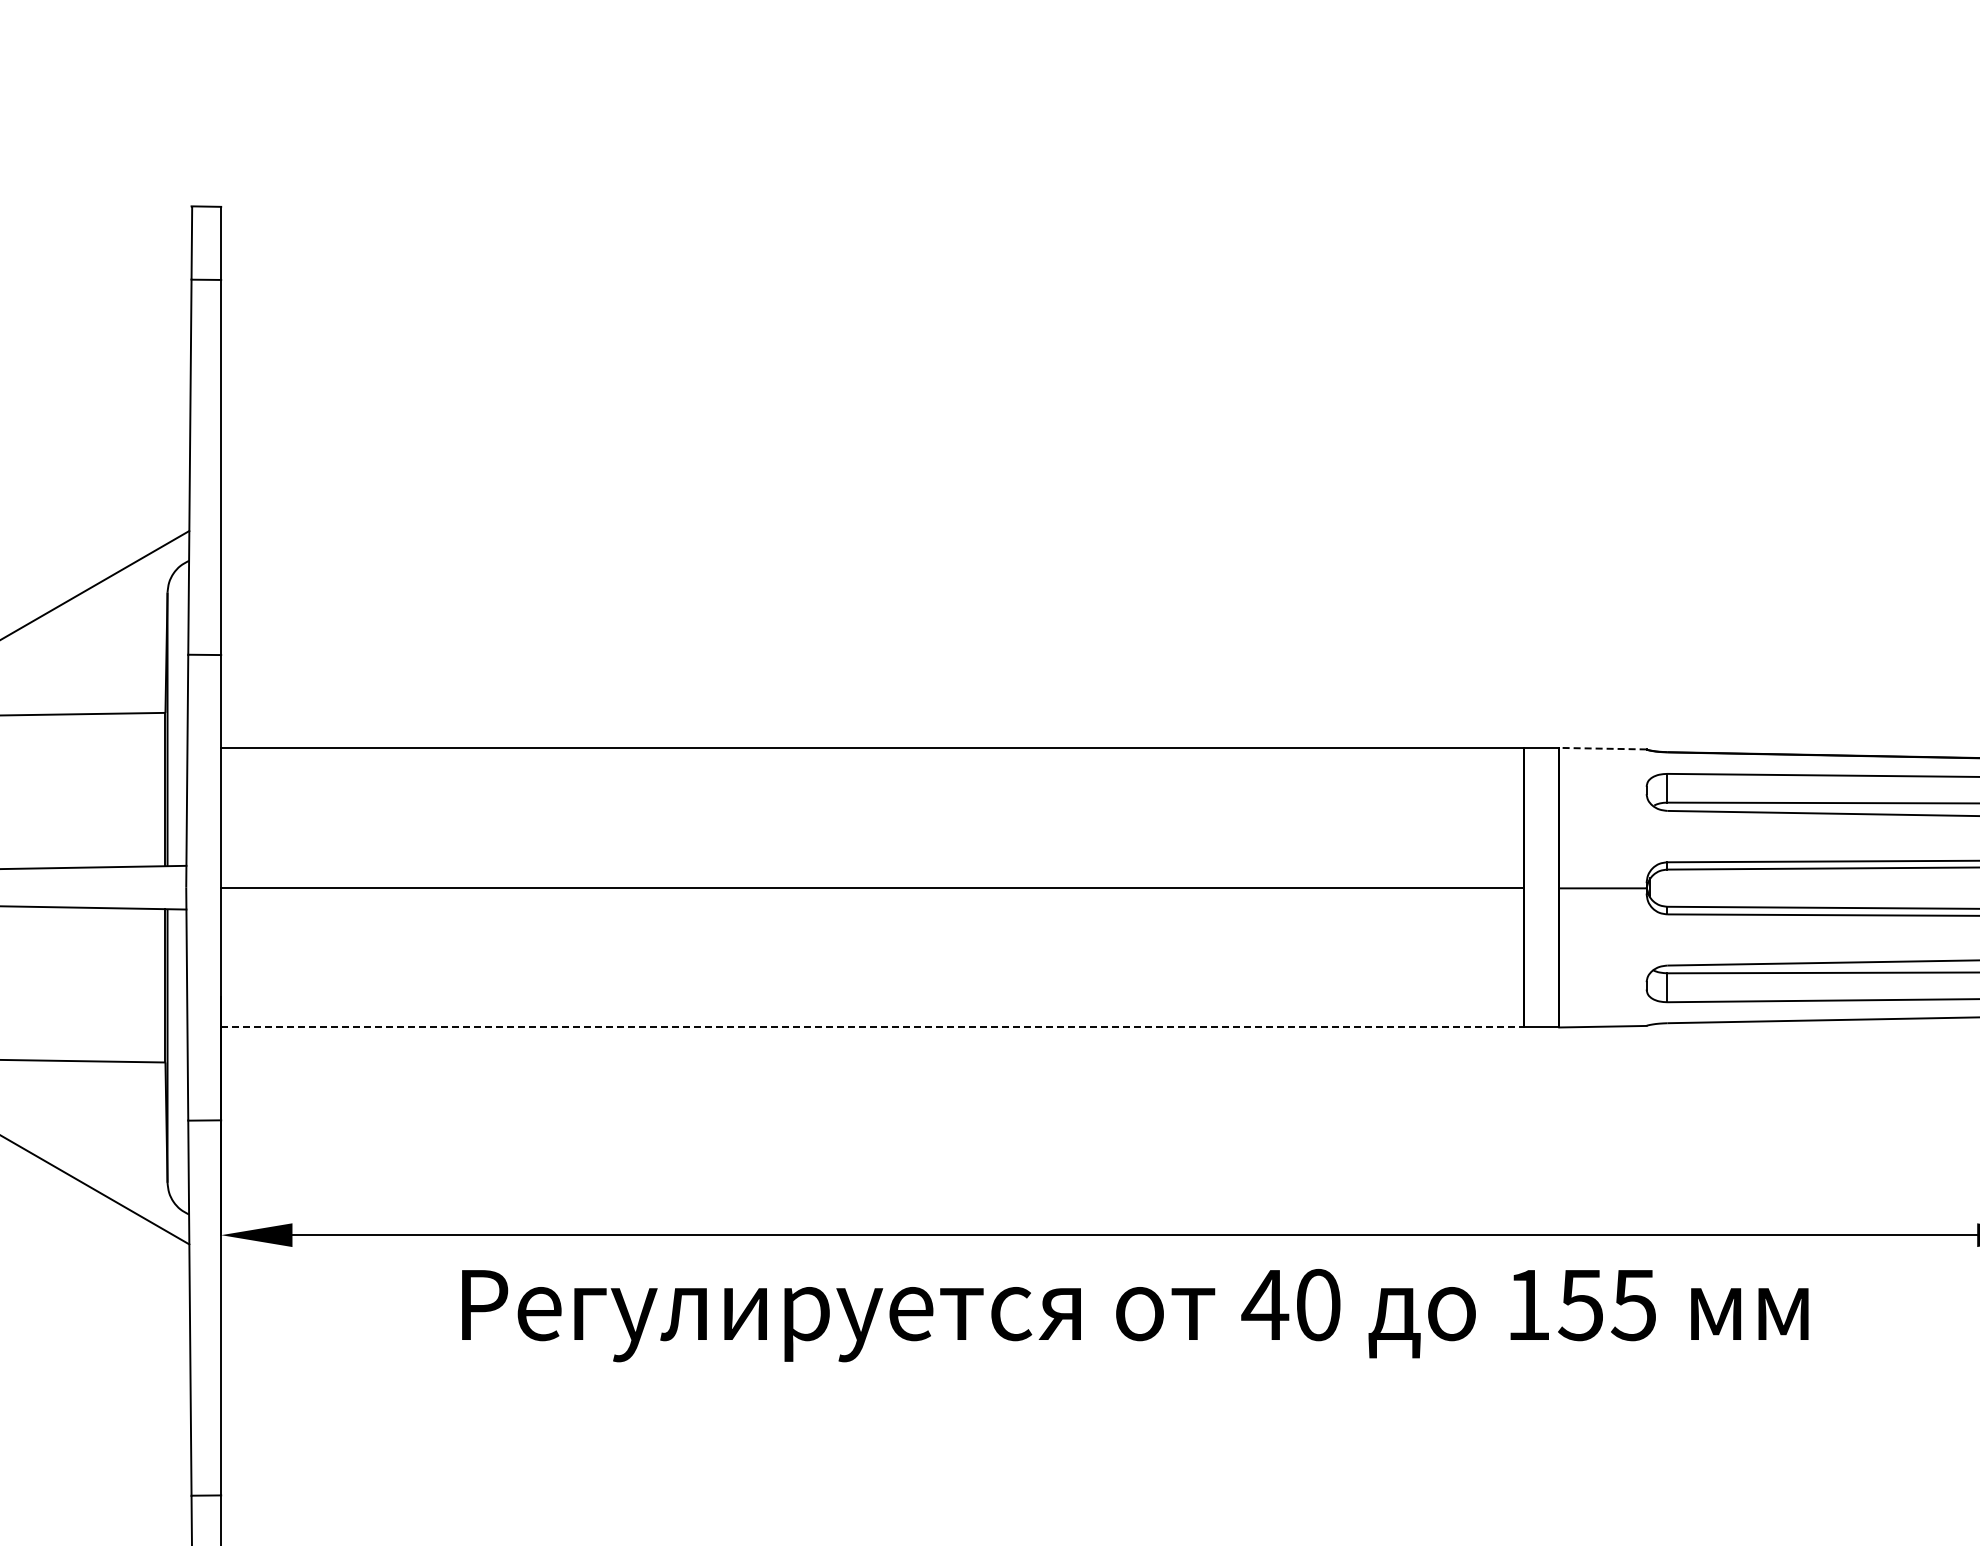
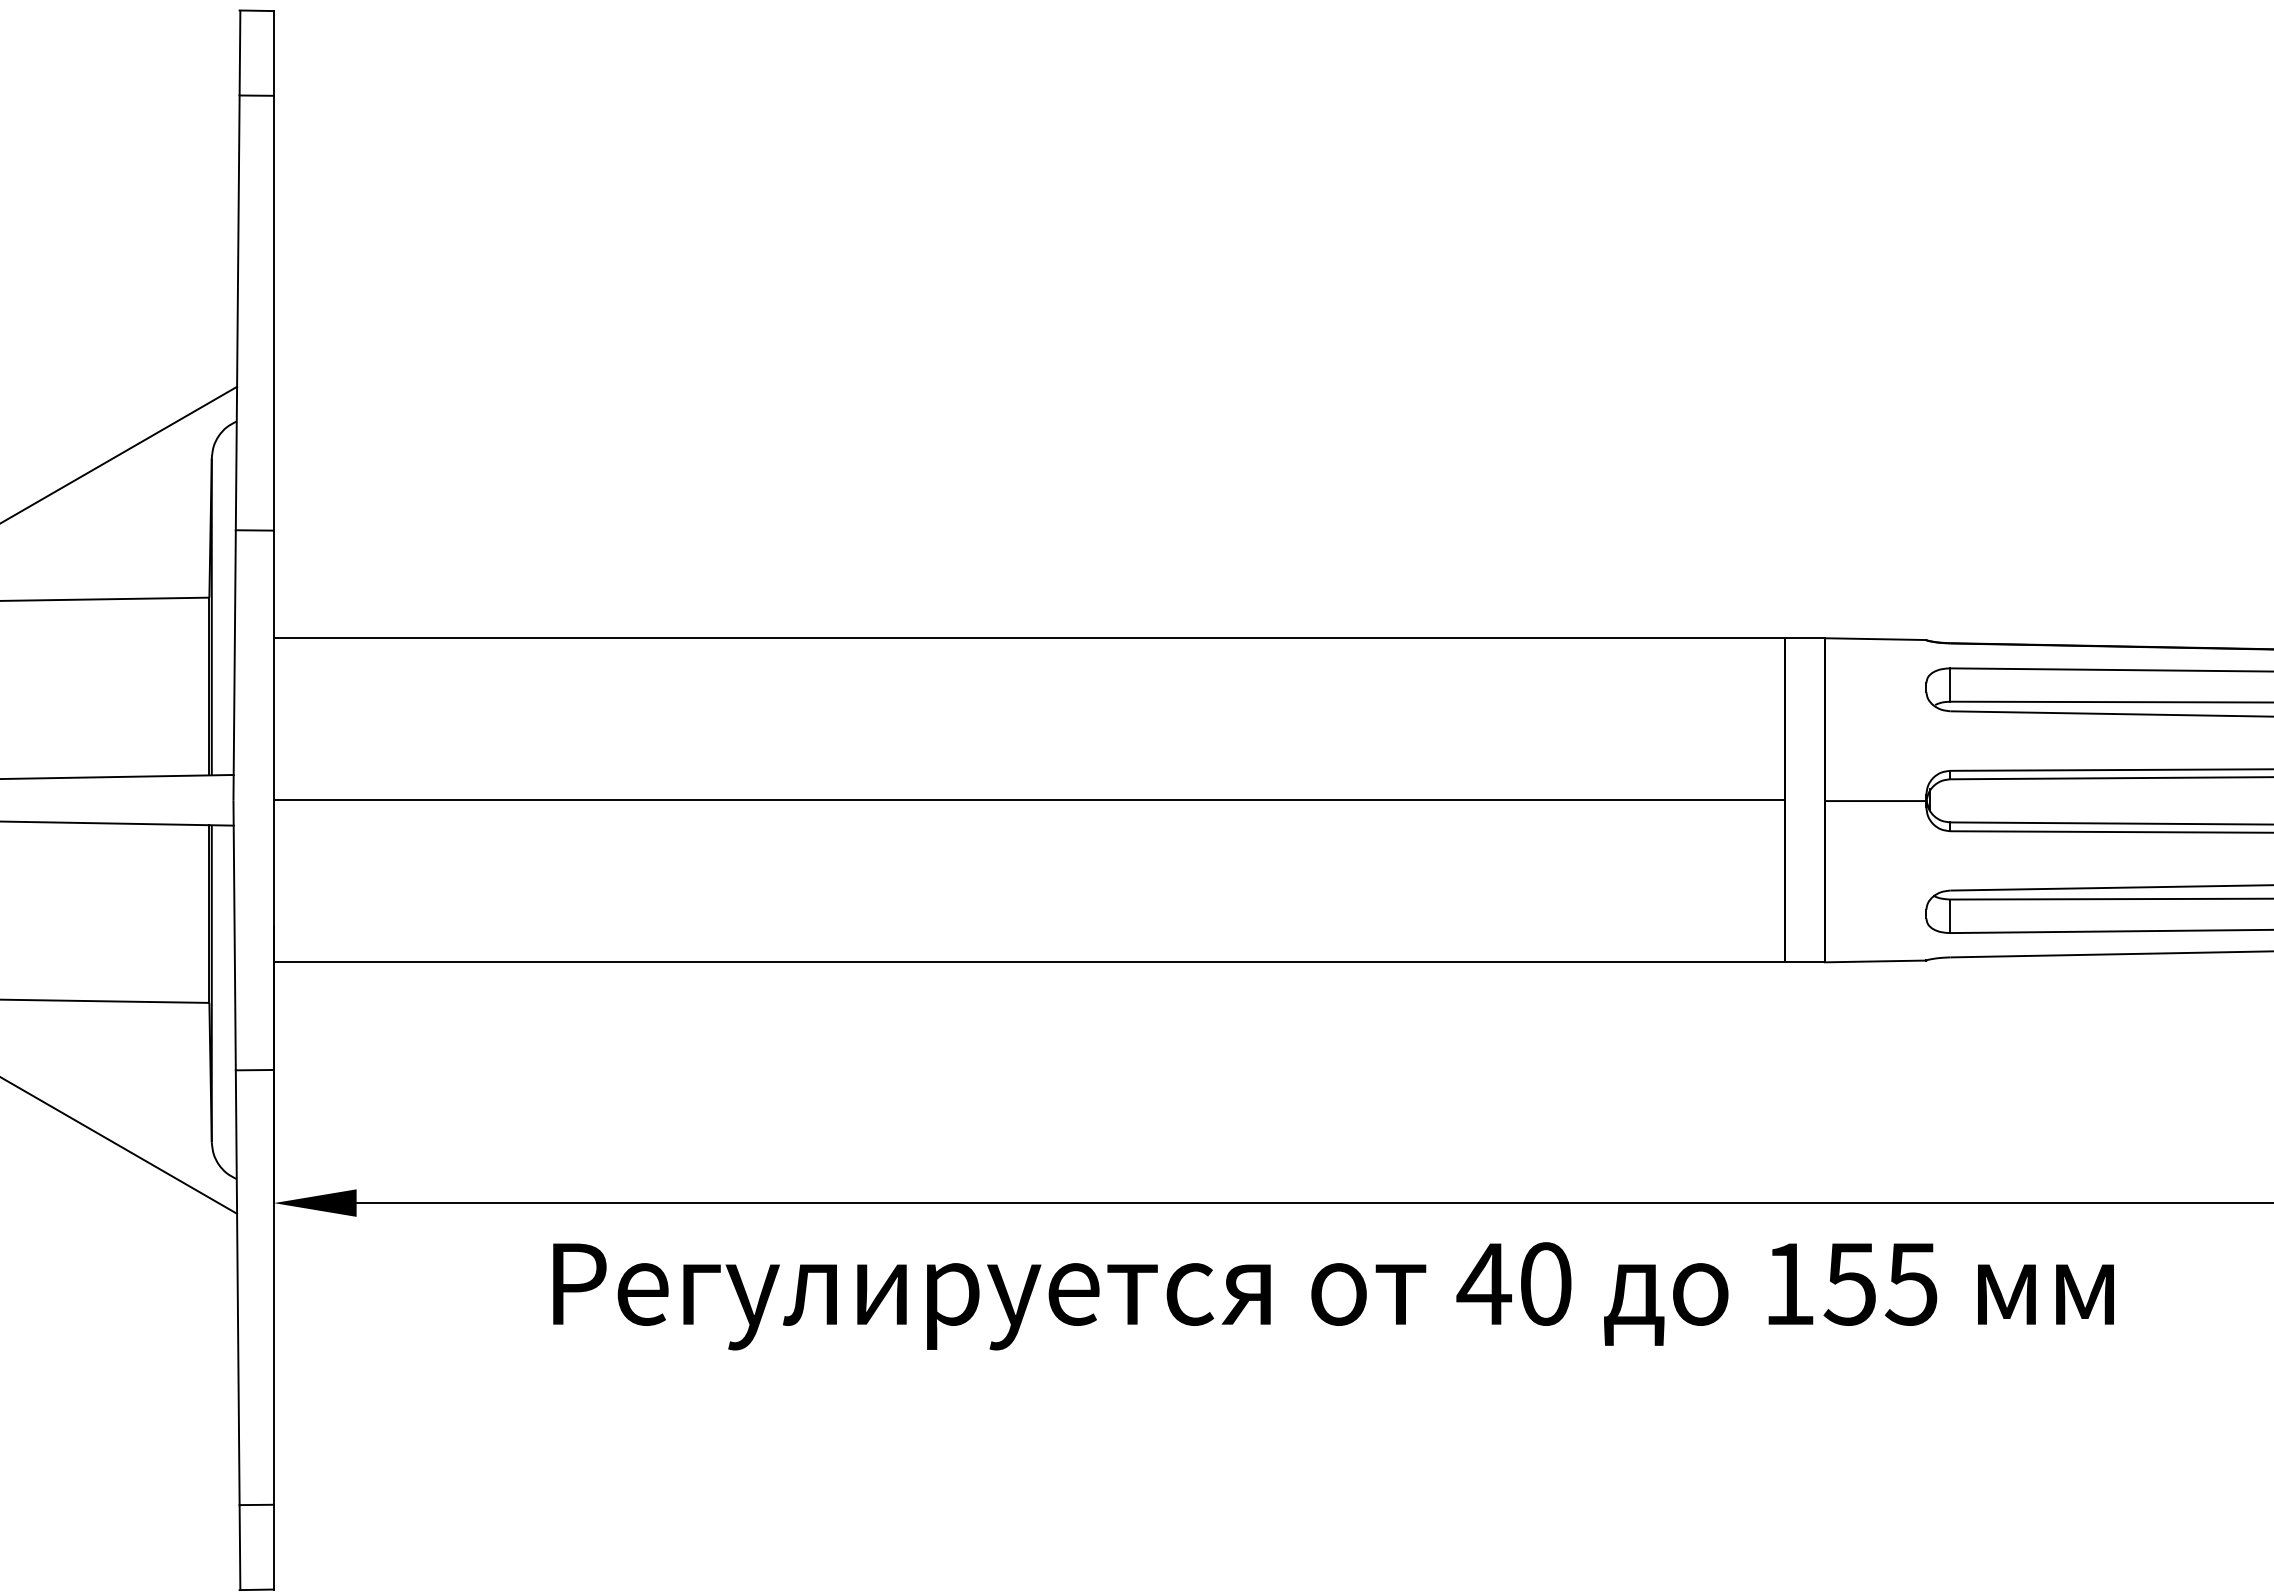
line: (1602, 748) -> (1875, 638), dashed -> solid
line: (872, 1027) -> (1028, 962), dashed -> solid

